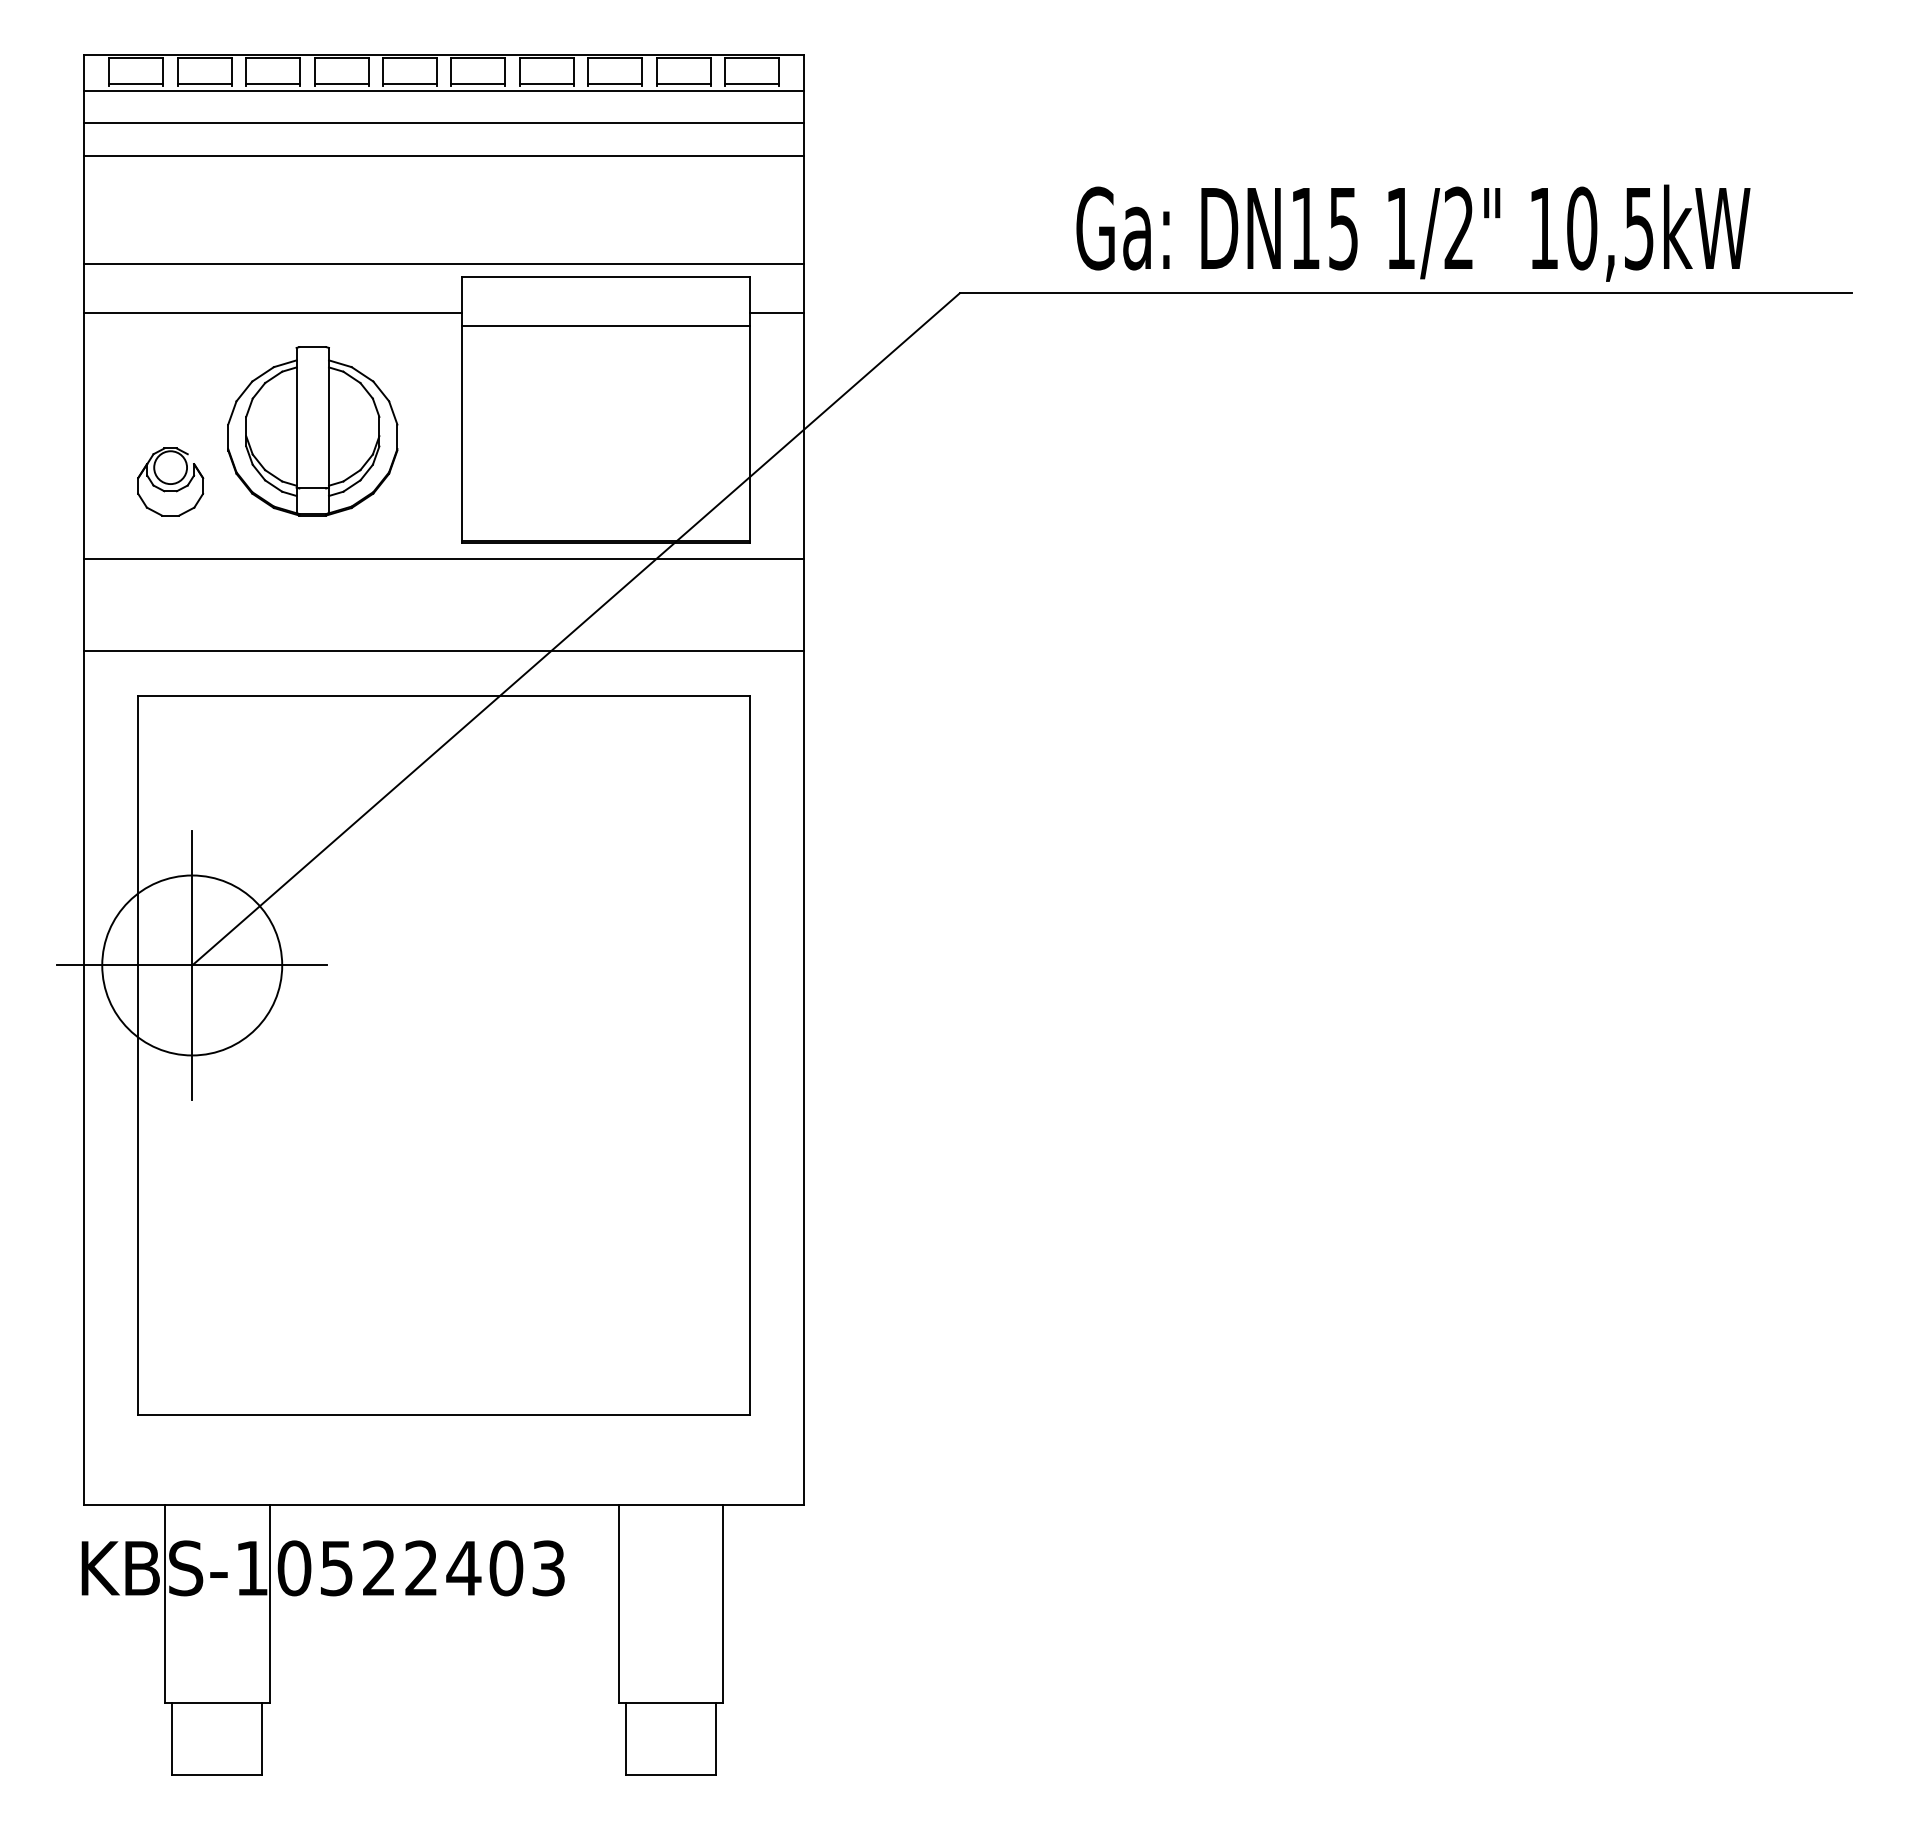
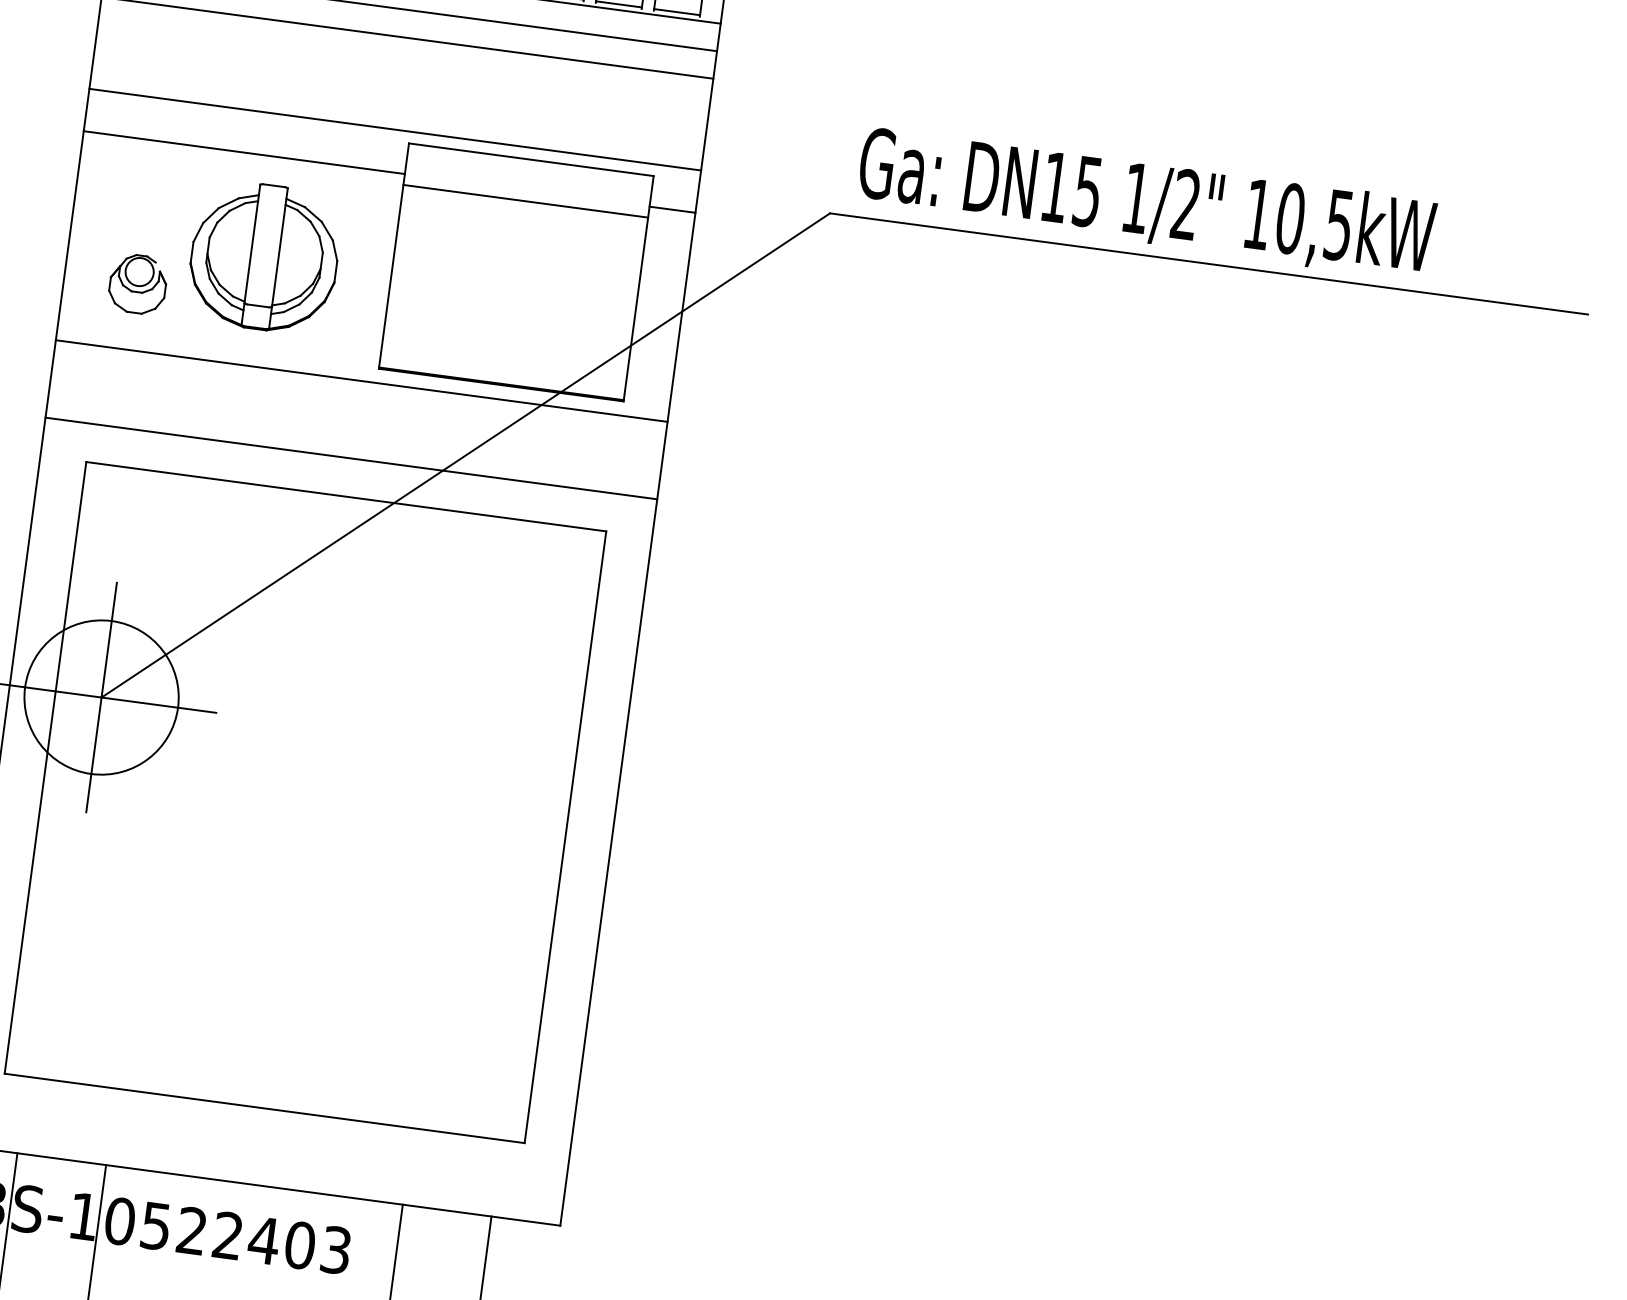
text: (1413, 232) -> (1146, 203), moved

